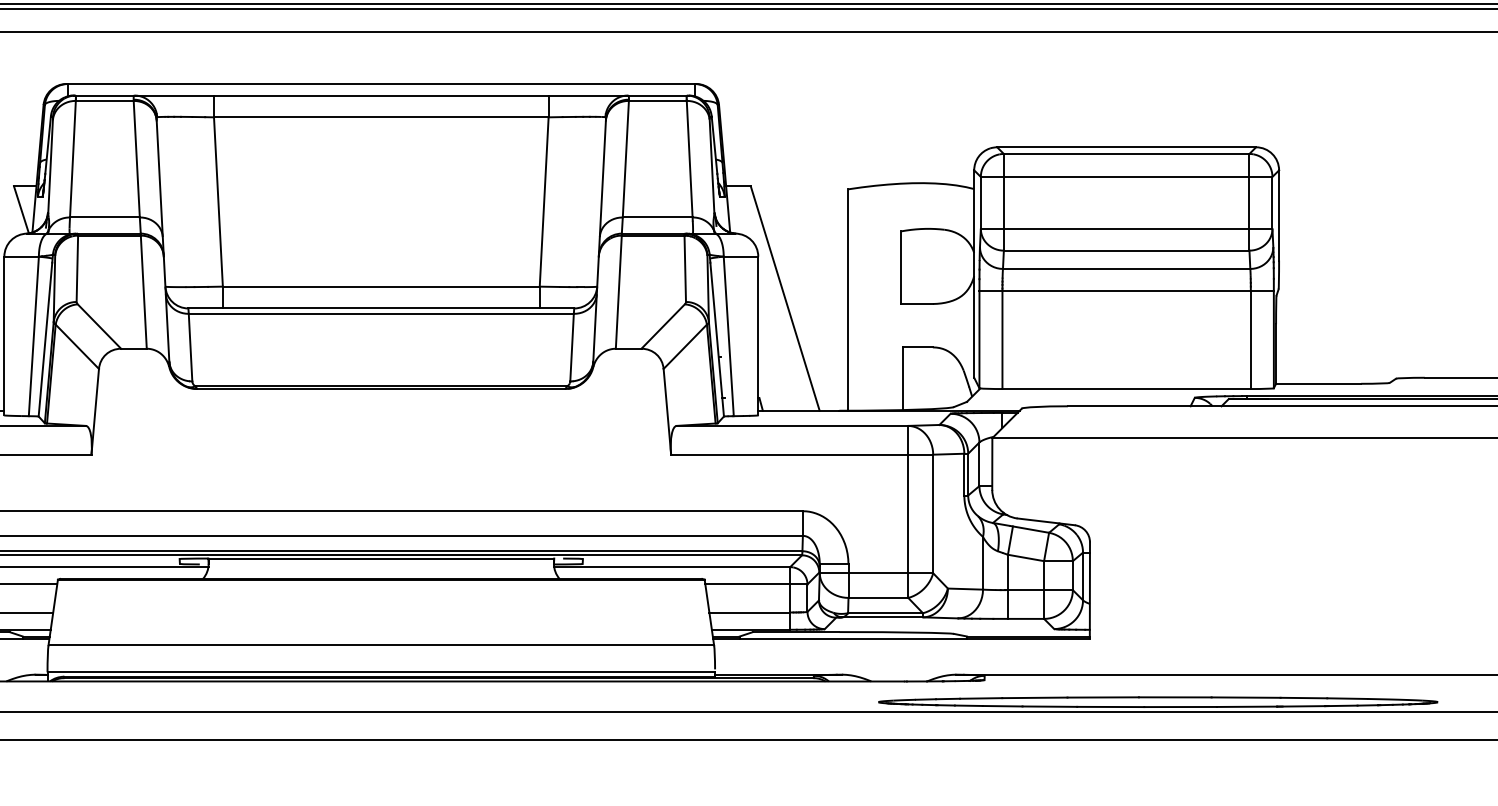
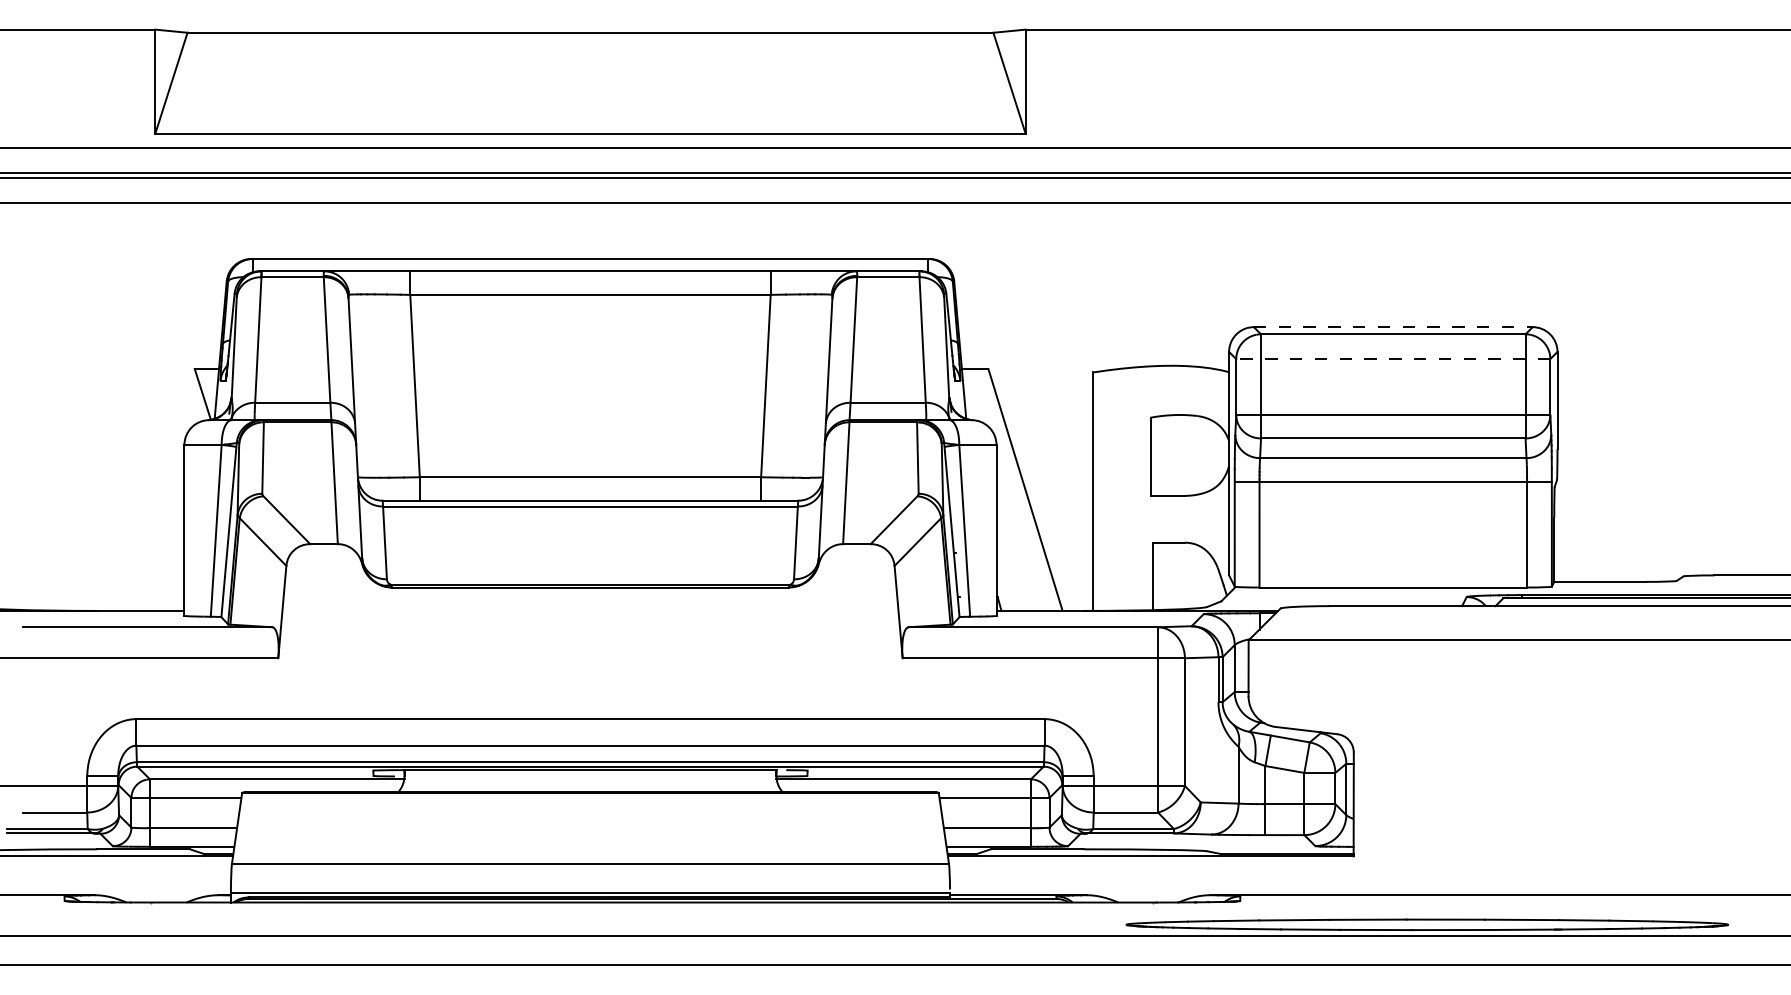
line: (1126, 147) -> (1393, 327), solid -> dashed
line: (1125, 177) -> (1392, 359), solid -> dashed

